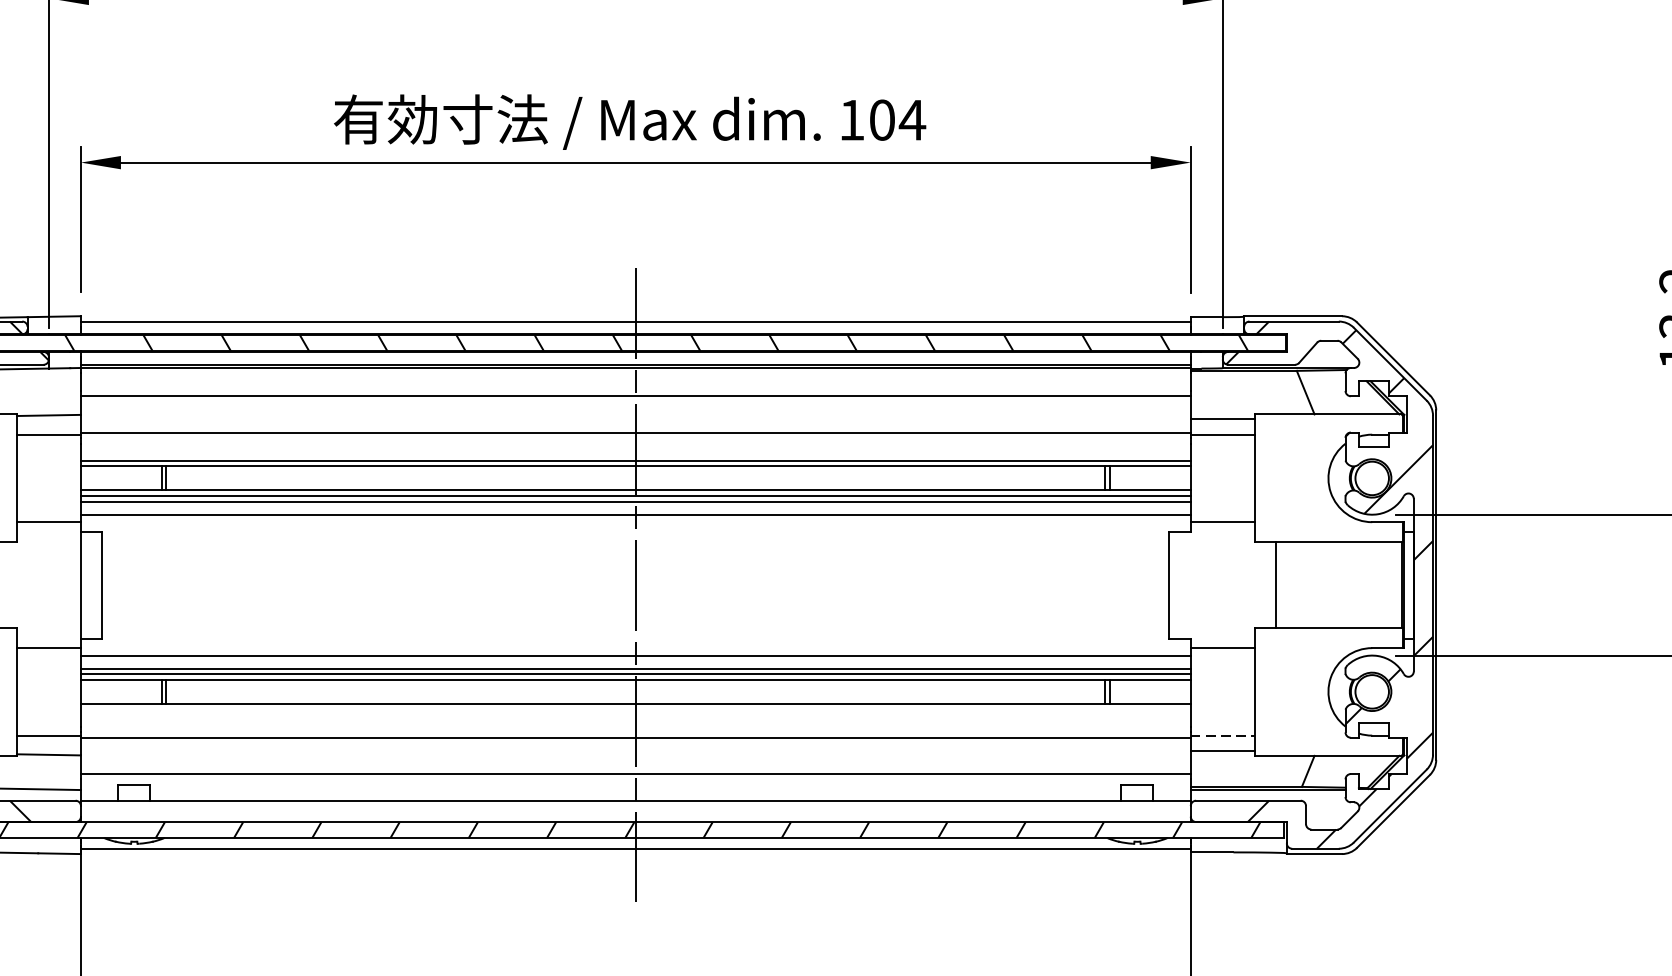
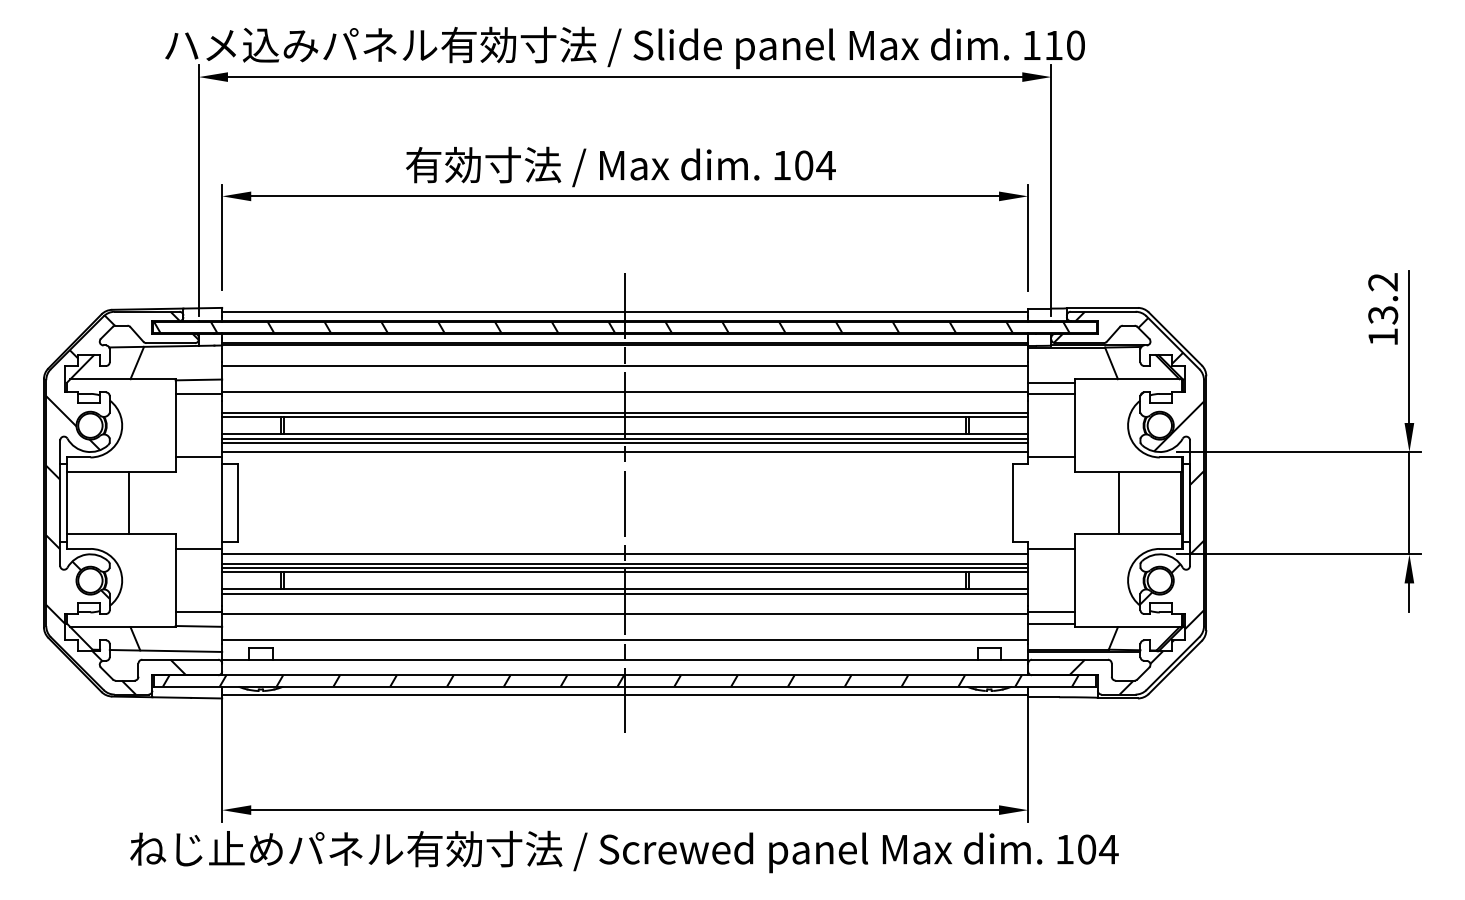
line: (1276, 585) -> (1119, 503), moved
line: (636, 709) -> (625, 593), added
line: (1223, 735) -> (1051, 612), dashed -> solid

